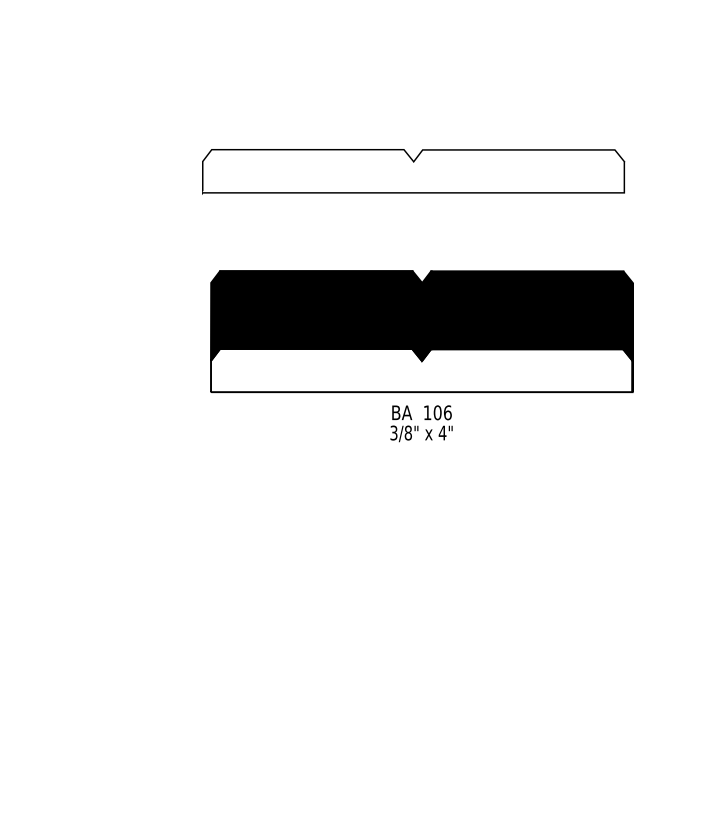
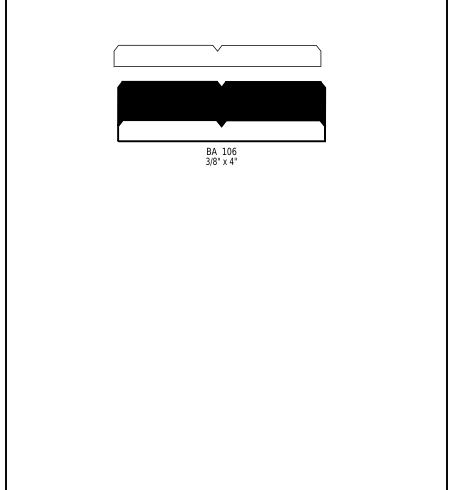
part: (421, 355) -> (221, 123), moved

